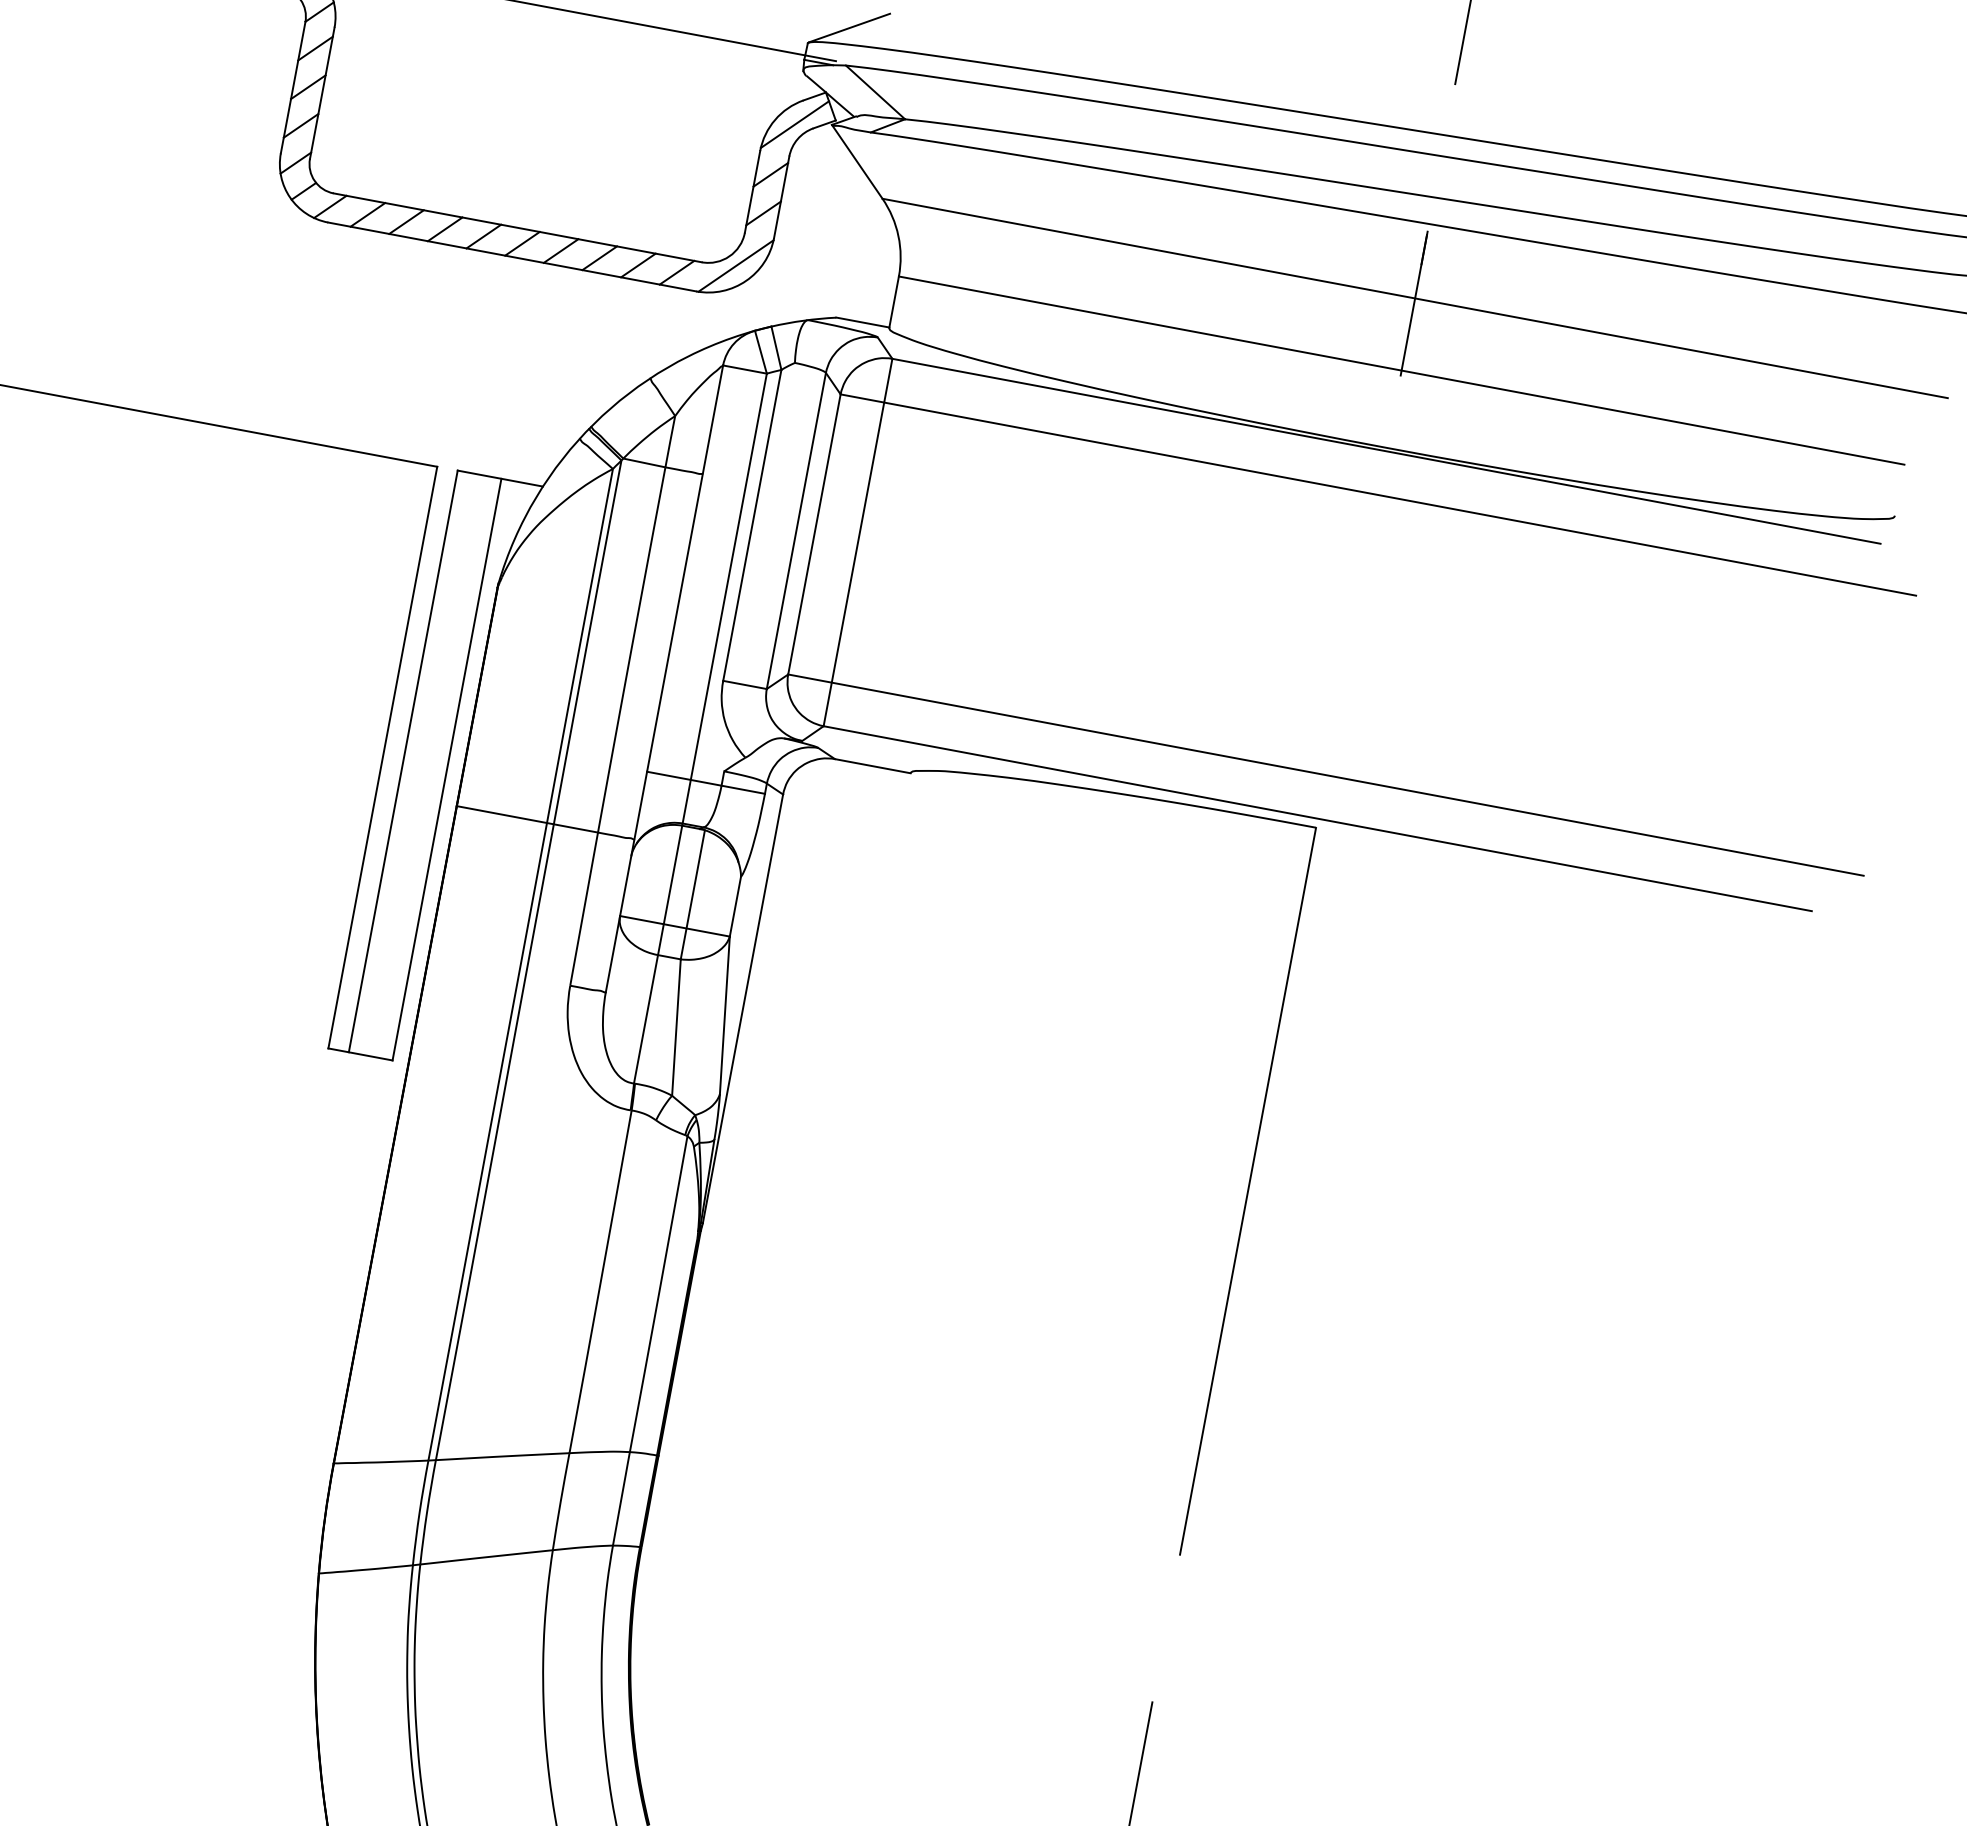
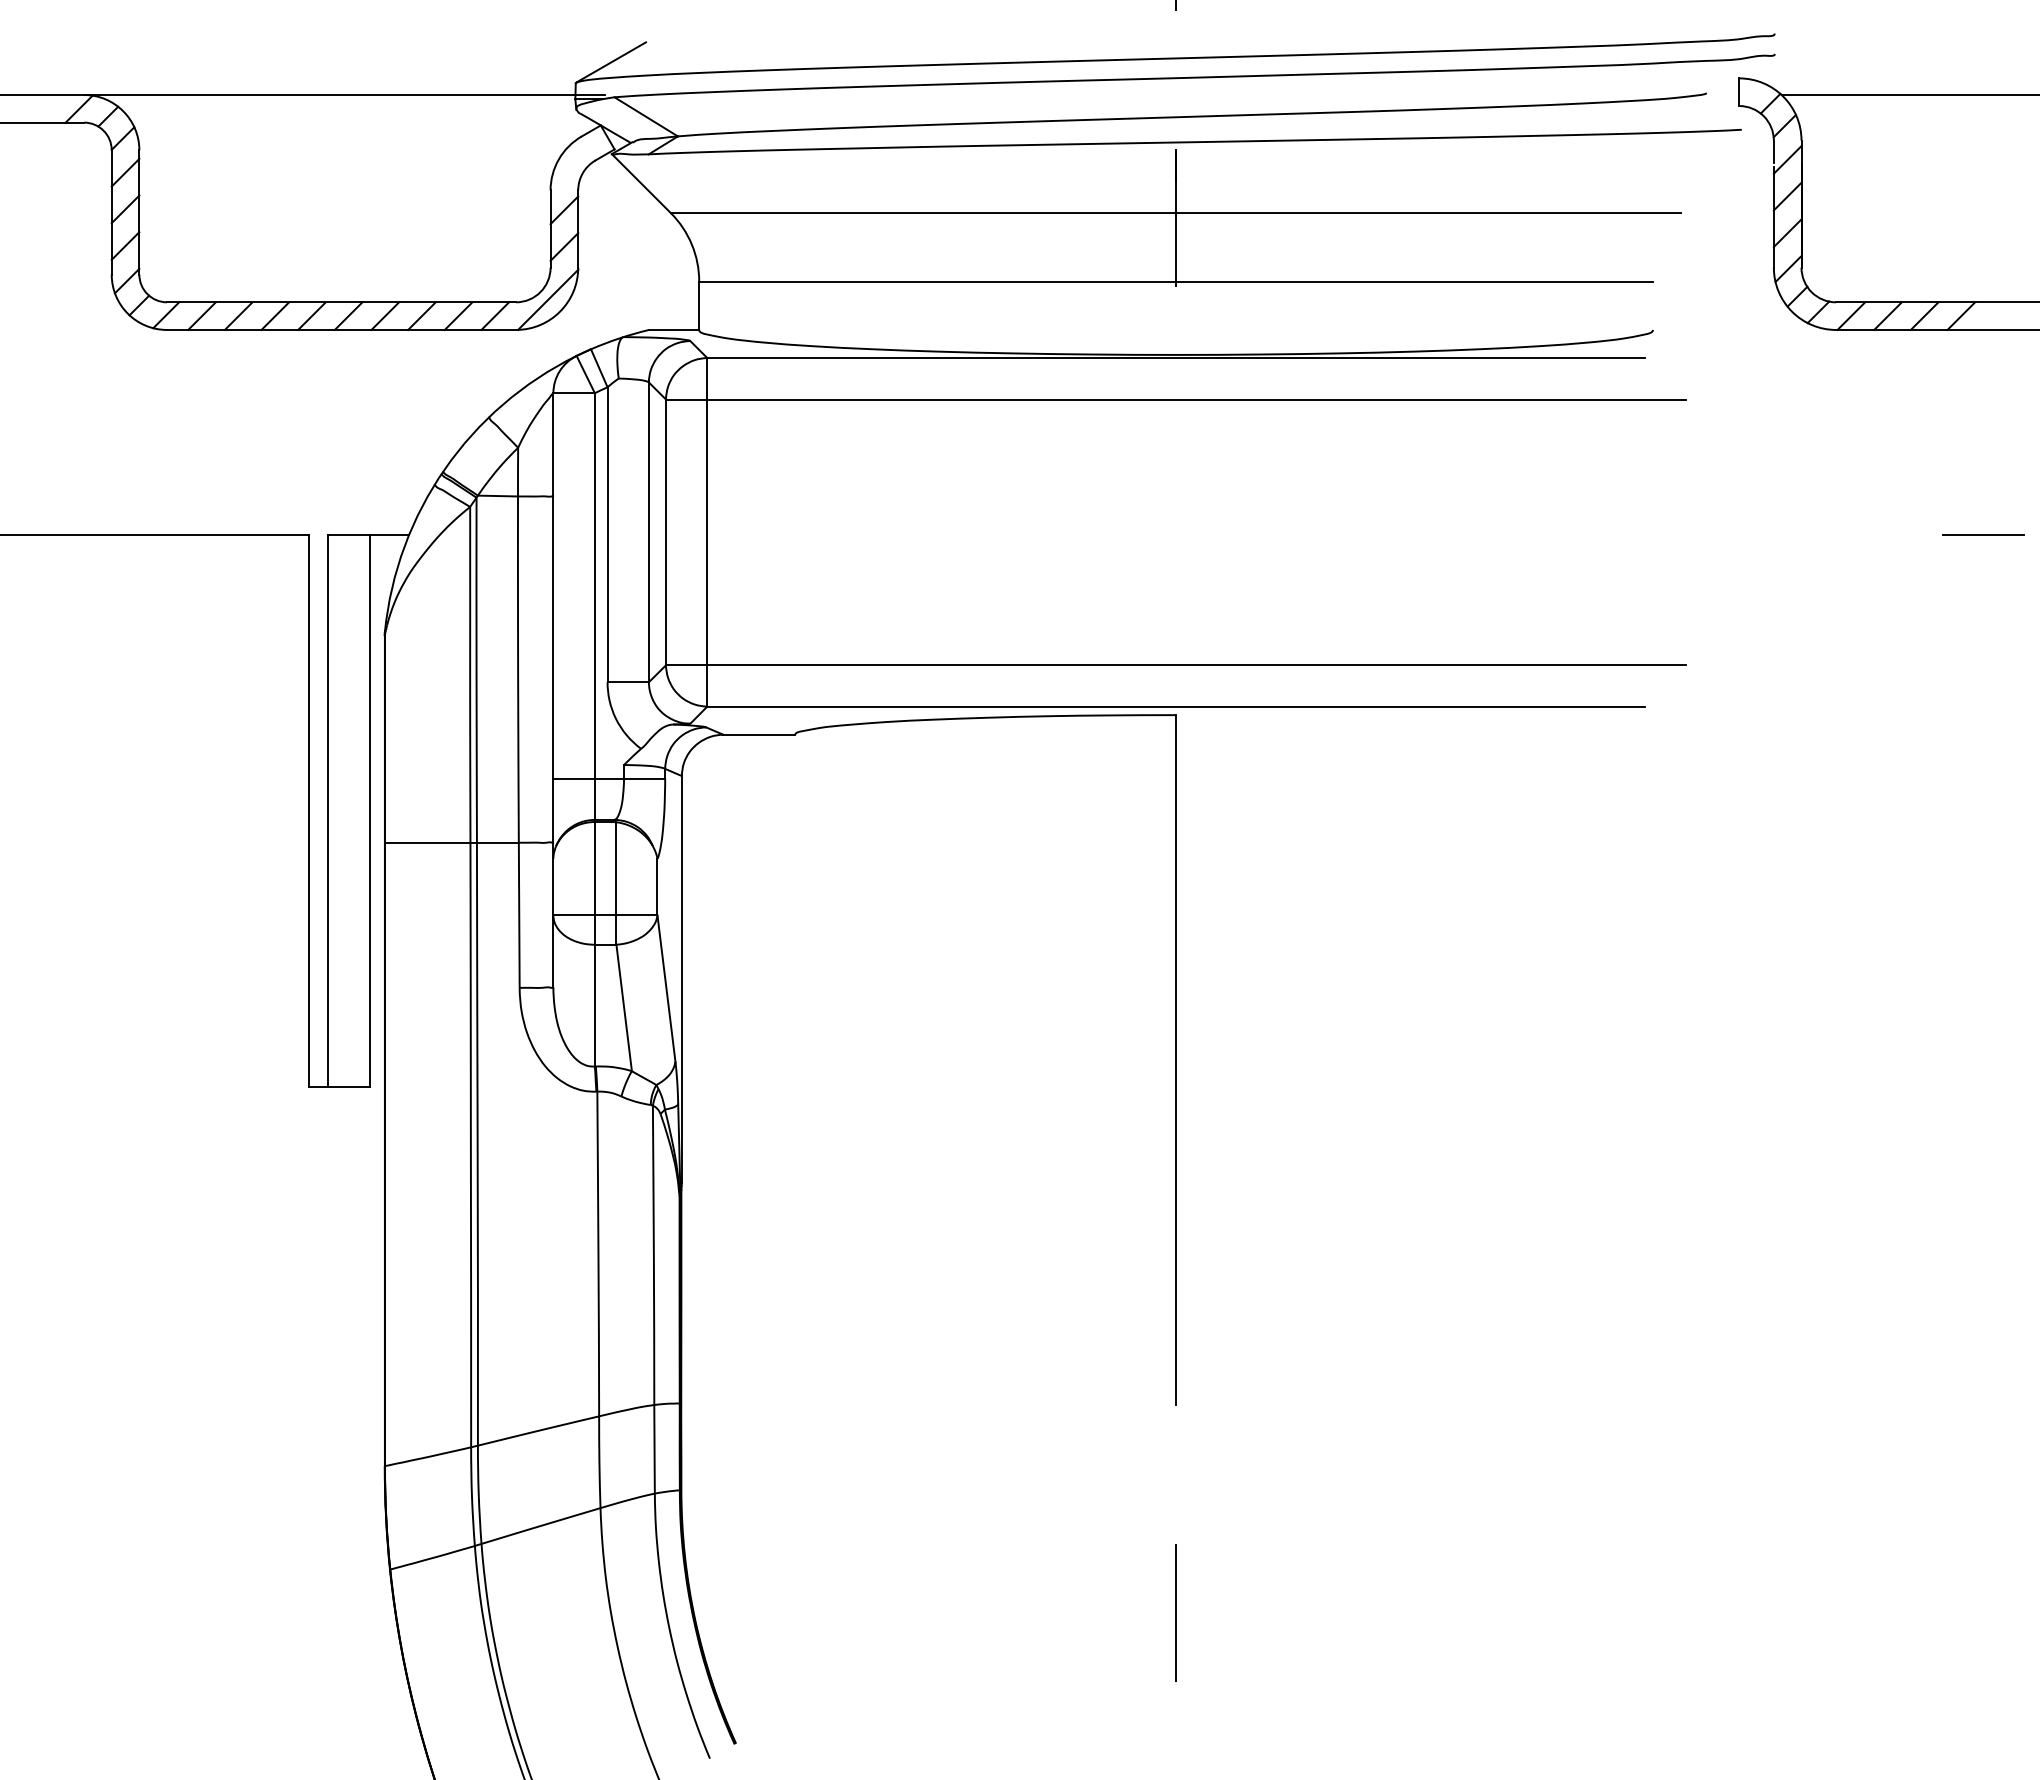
line: (794, 123) -> (577, 159), removed

